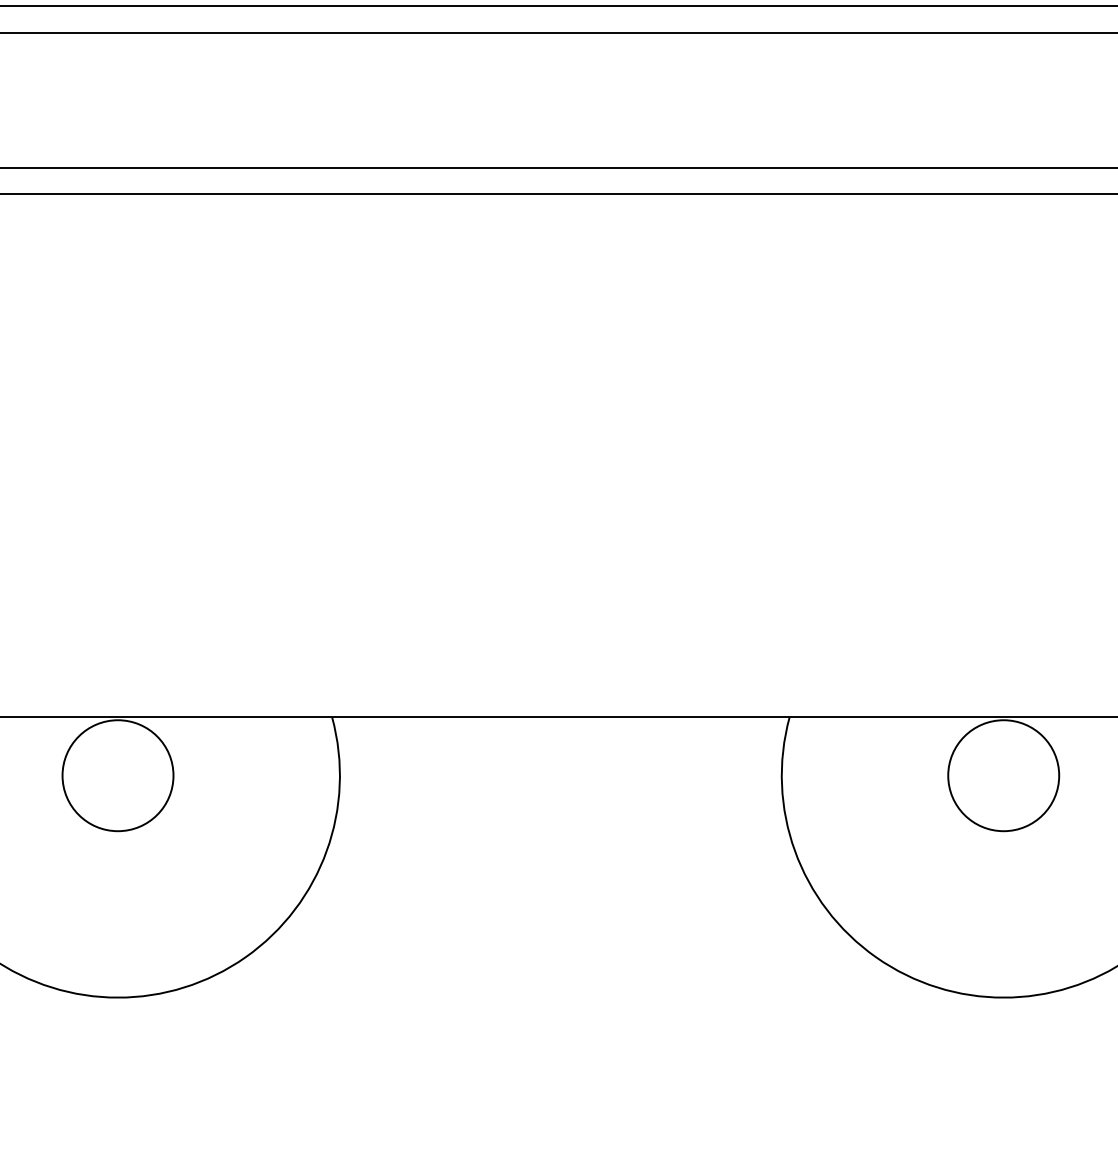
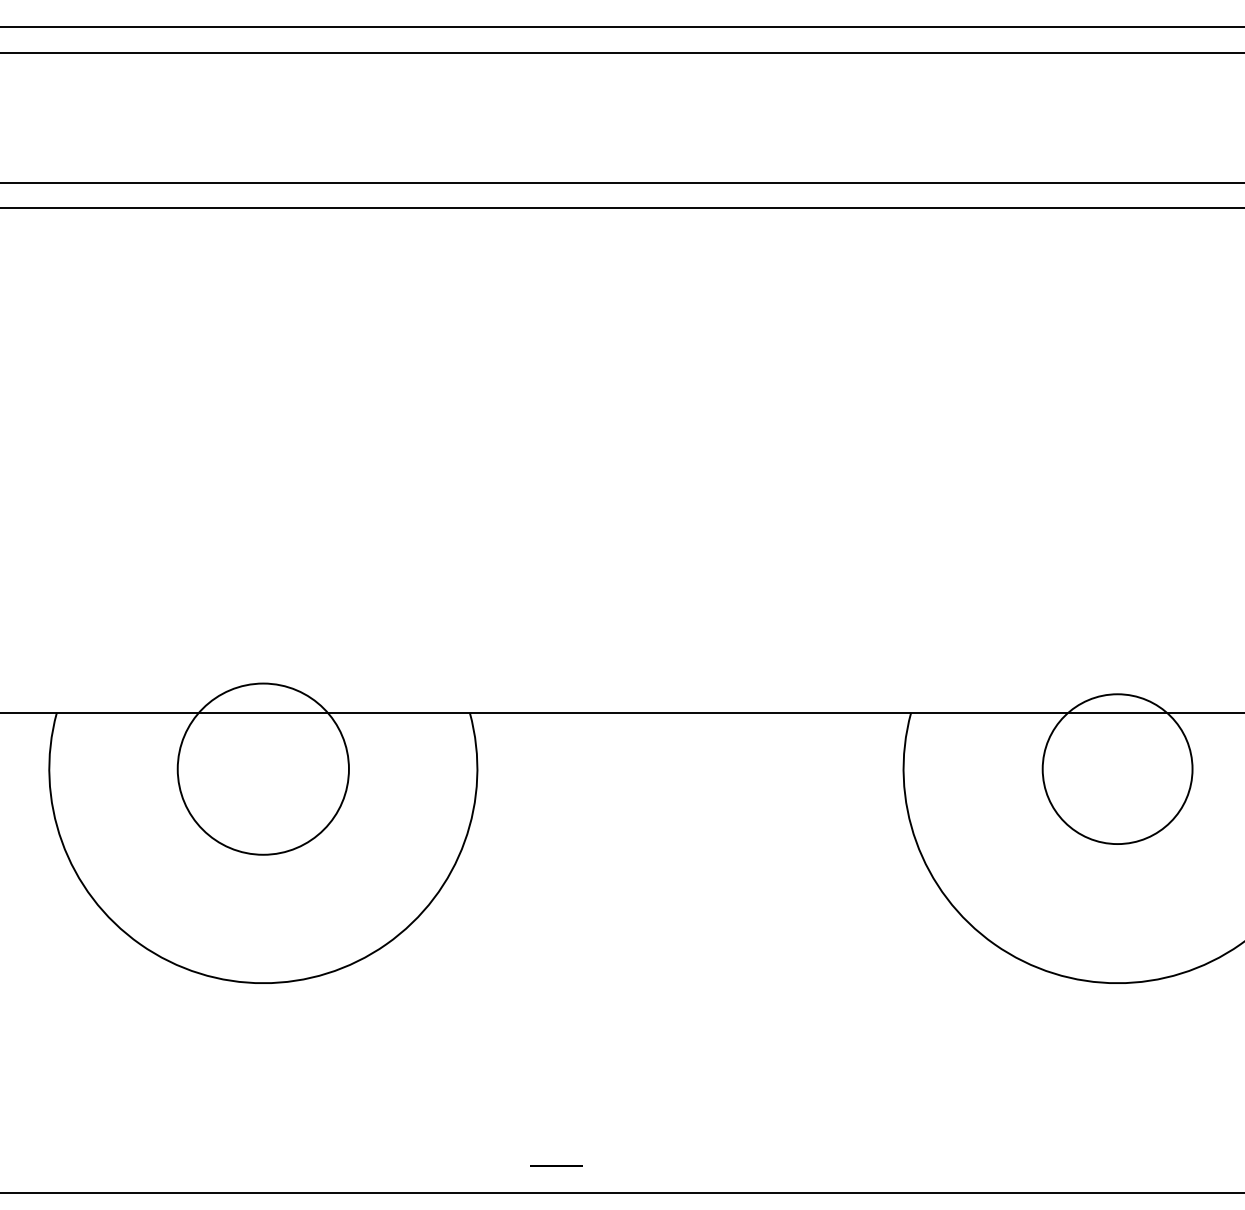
circle: (117, 775) -> (262, 768), size x1.6
circle: (1003, 775) -> (1117, 768), size x1.4

